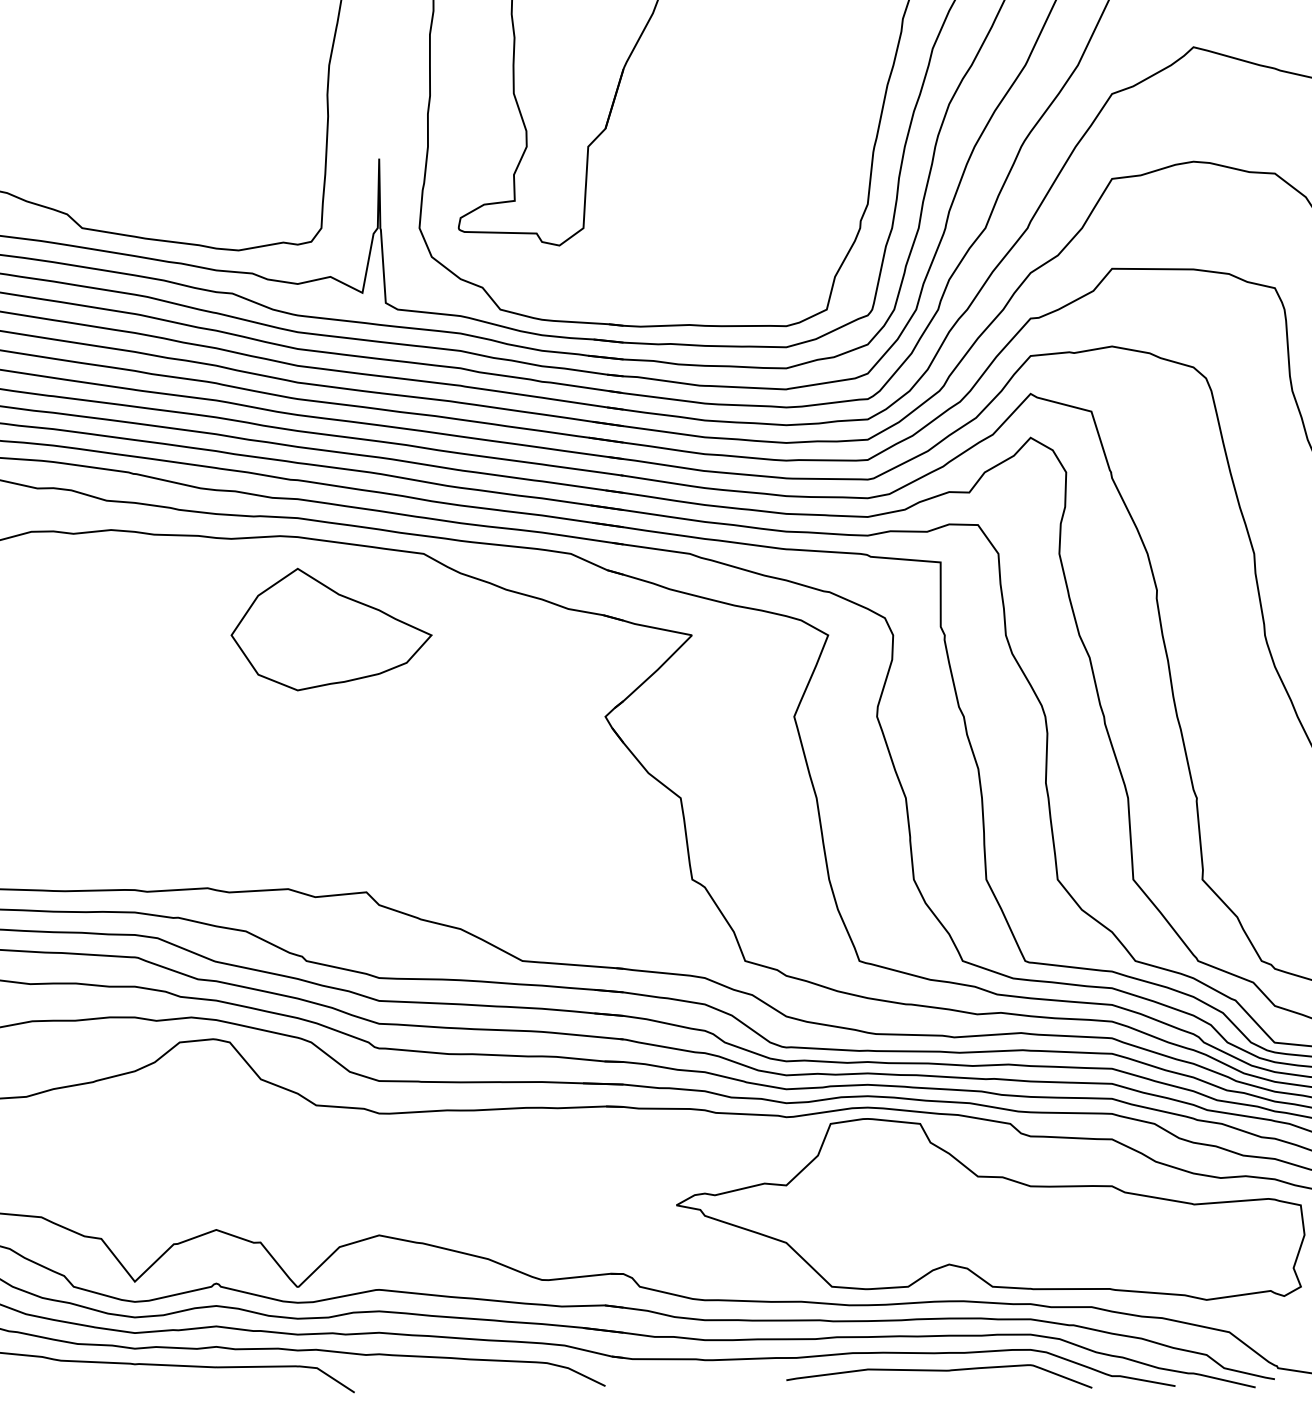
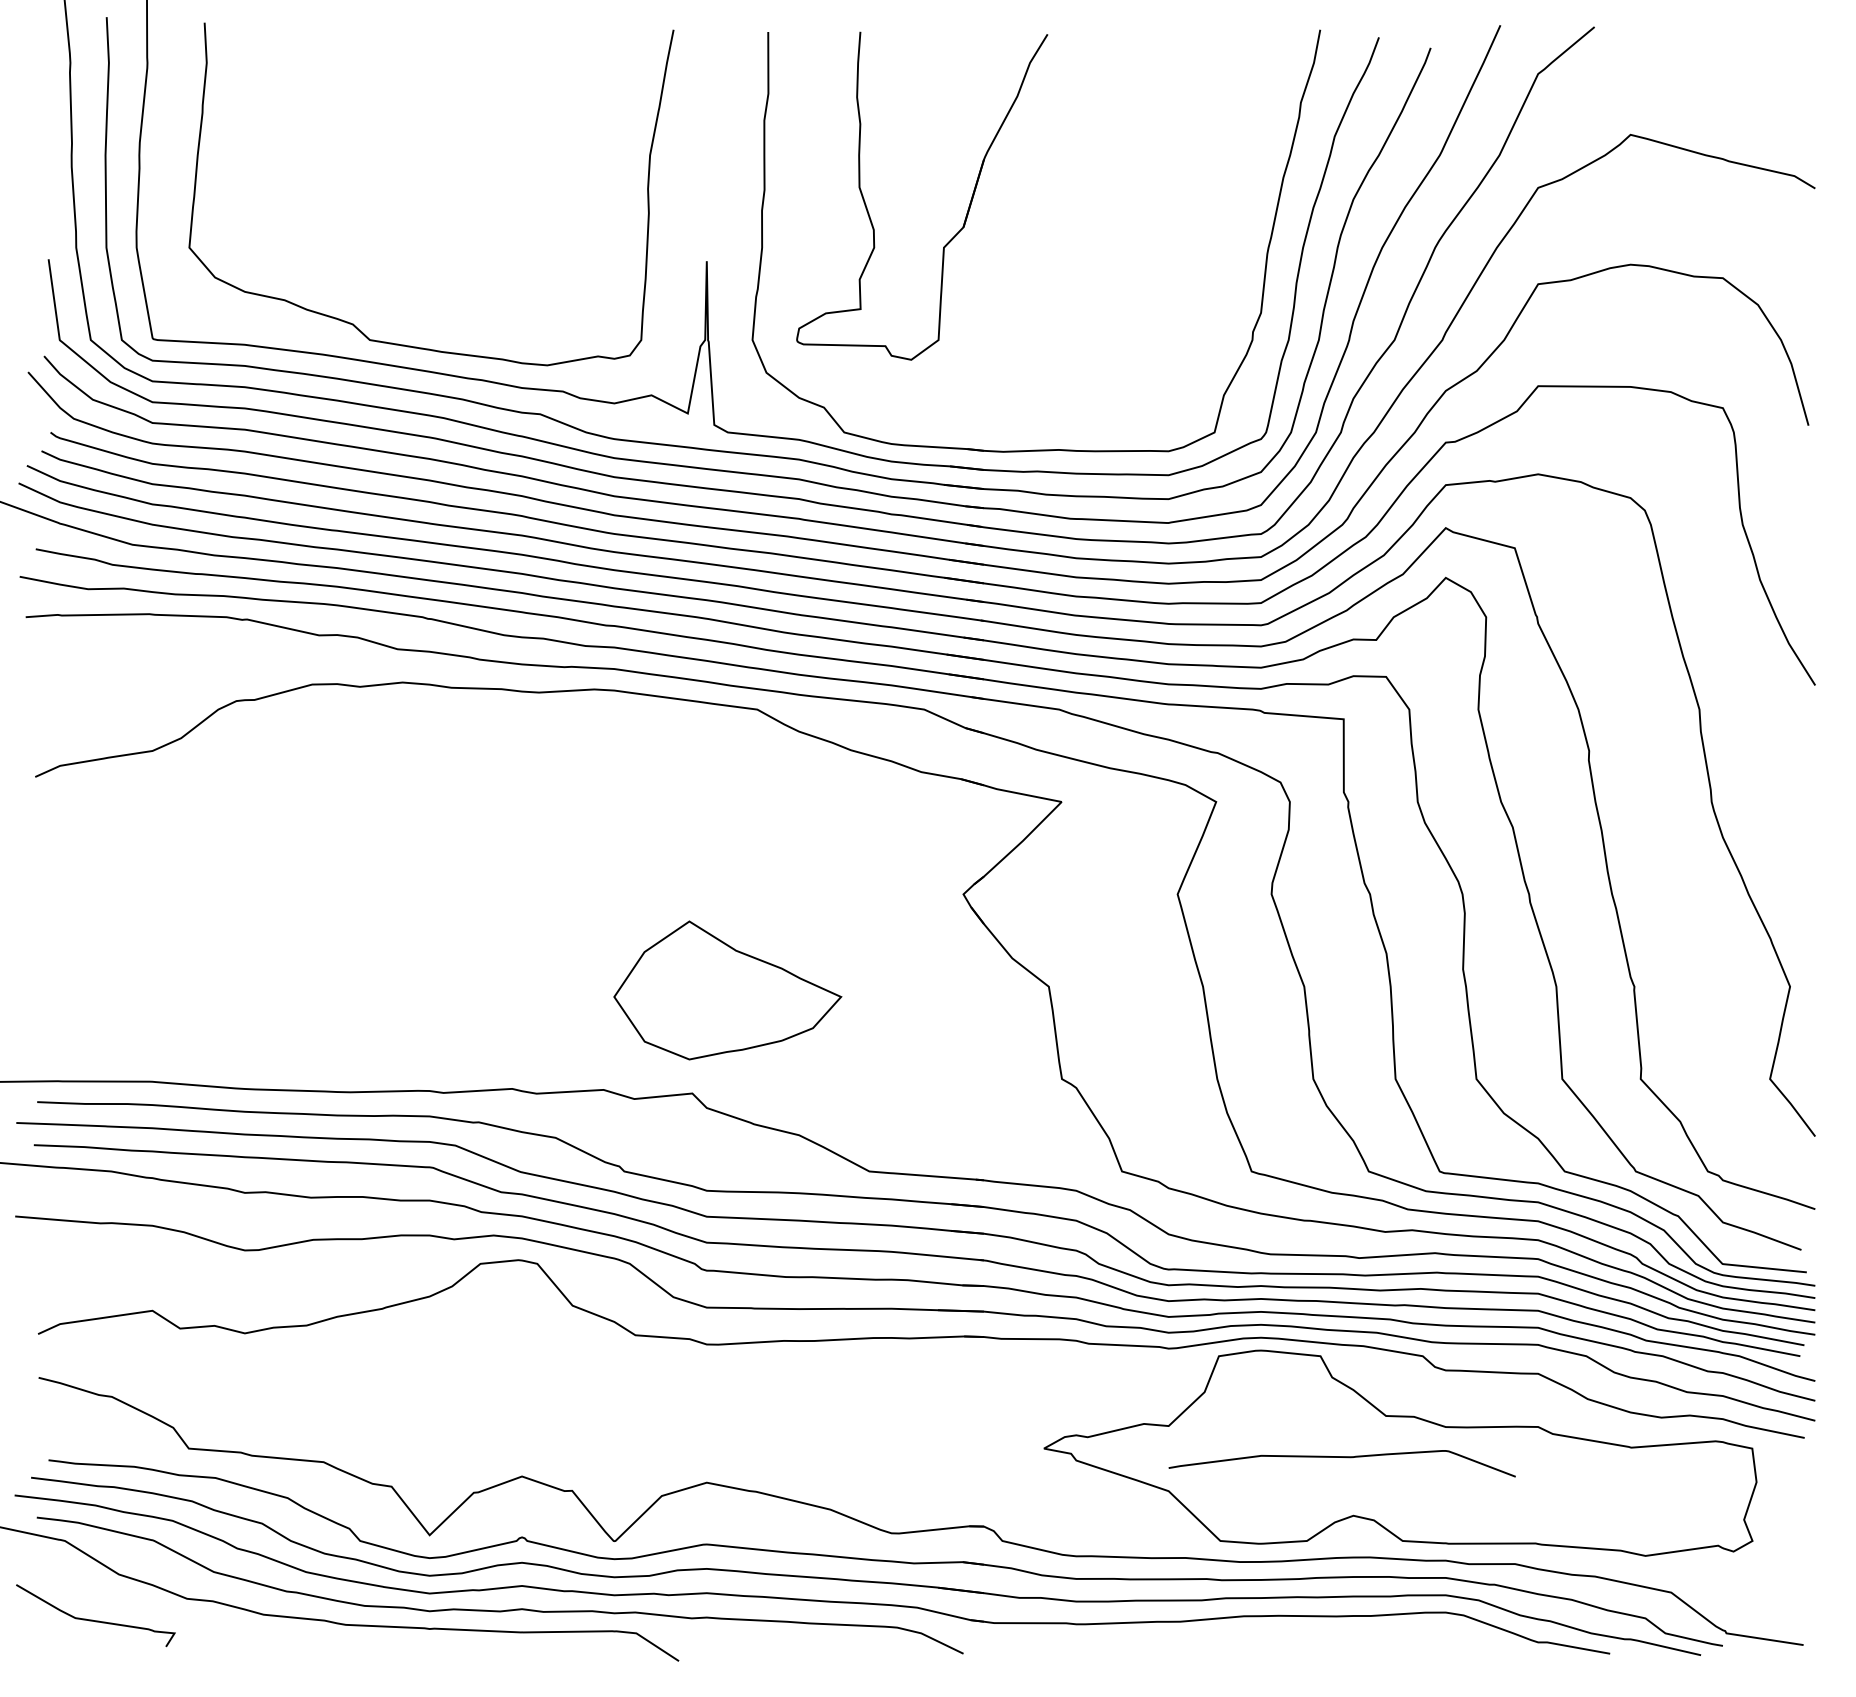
part: (331, 629) -> (727, 990), moved
curve: (938, 1370) -> (1341, 1457), moved

